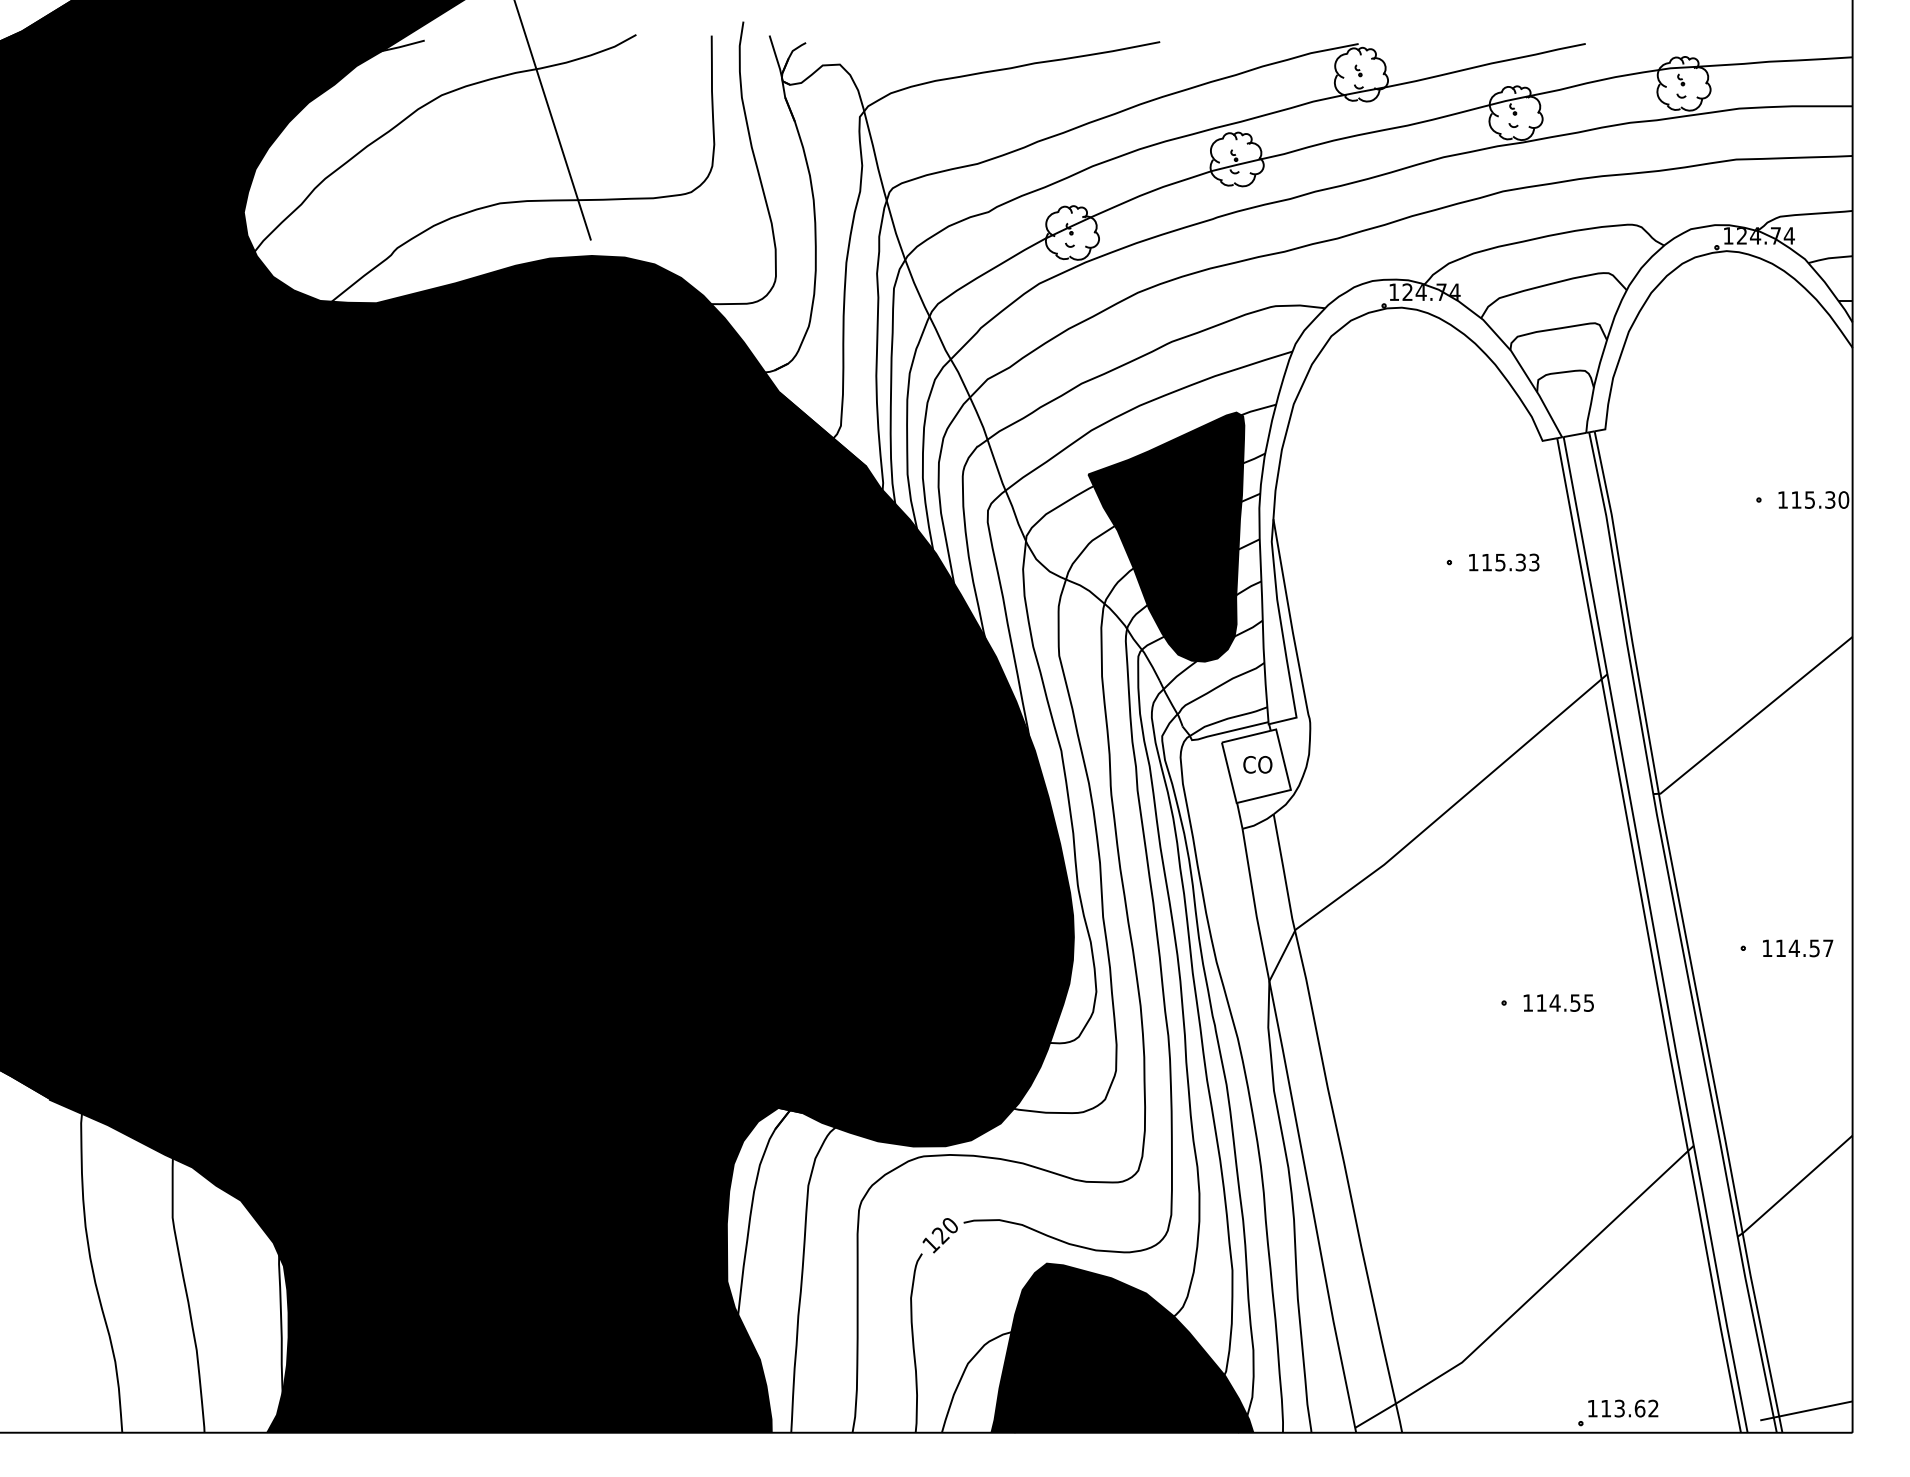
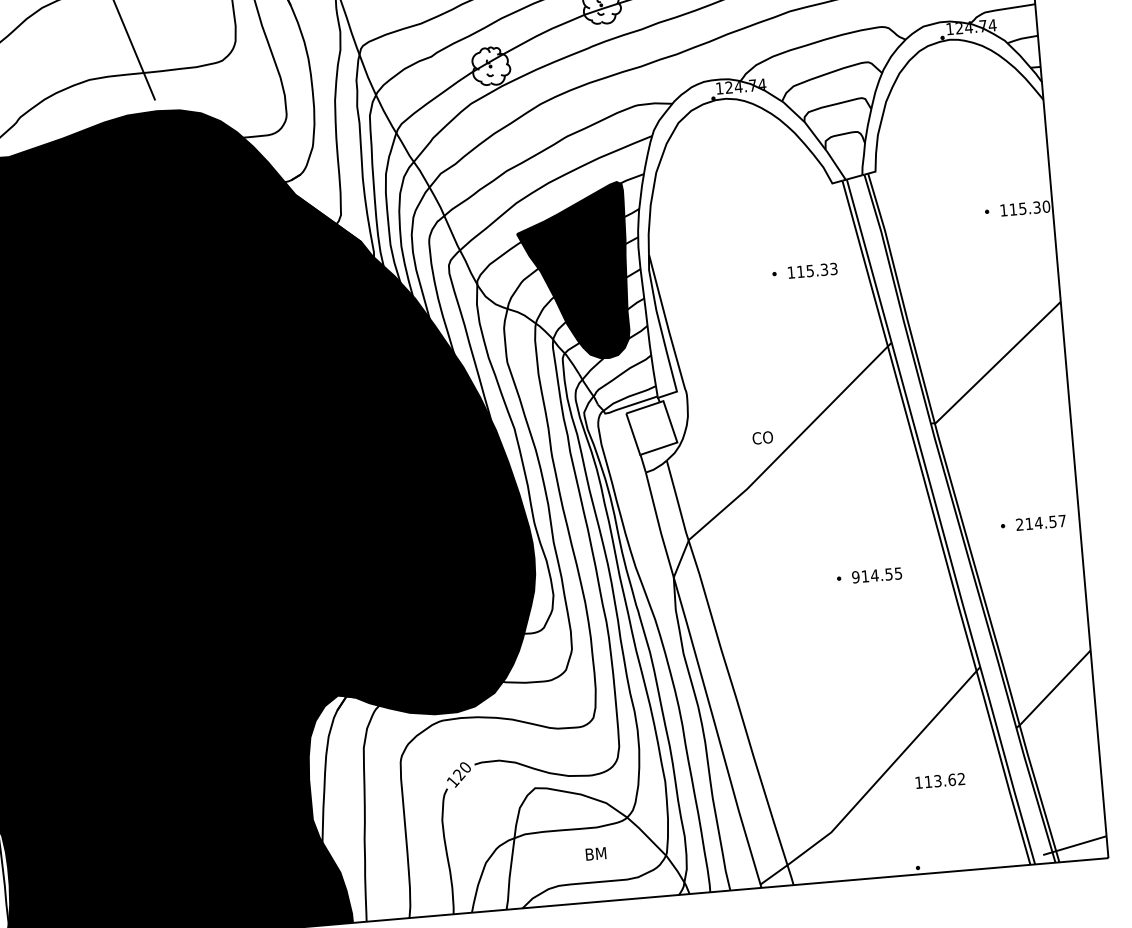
text: (1257, 764) -> (762, 437), moved
text: (1767, 947) -> (1019, 524), 114.57 -> 214.57
text: (1527, 1002) -> (855, 576), 114.55 -> 914.55
fill: (1122, 1347) -> (593, 842), removed
text: (1623, 1408) -> (940, 780), moved

